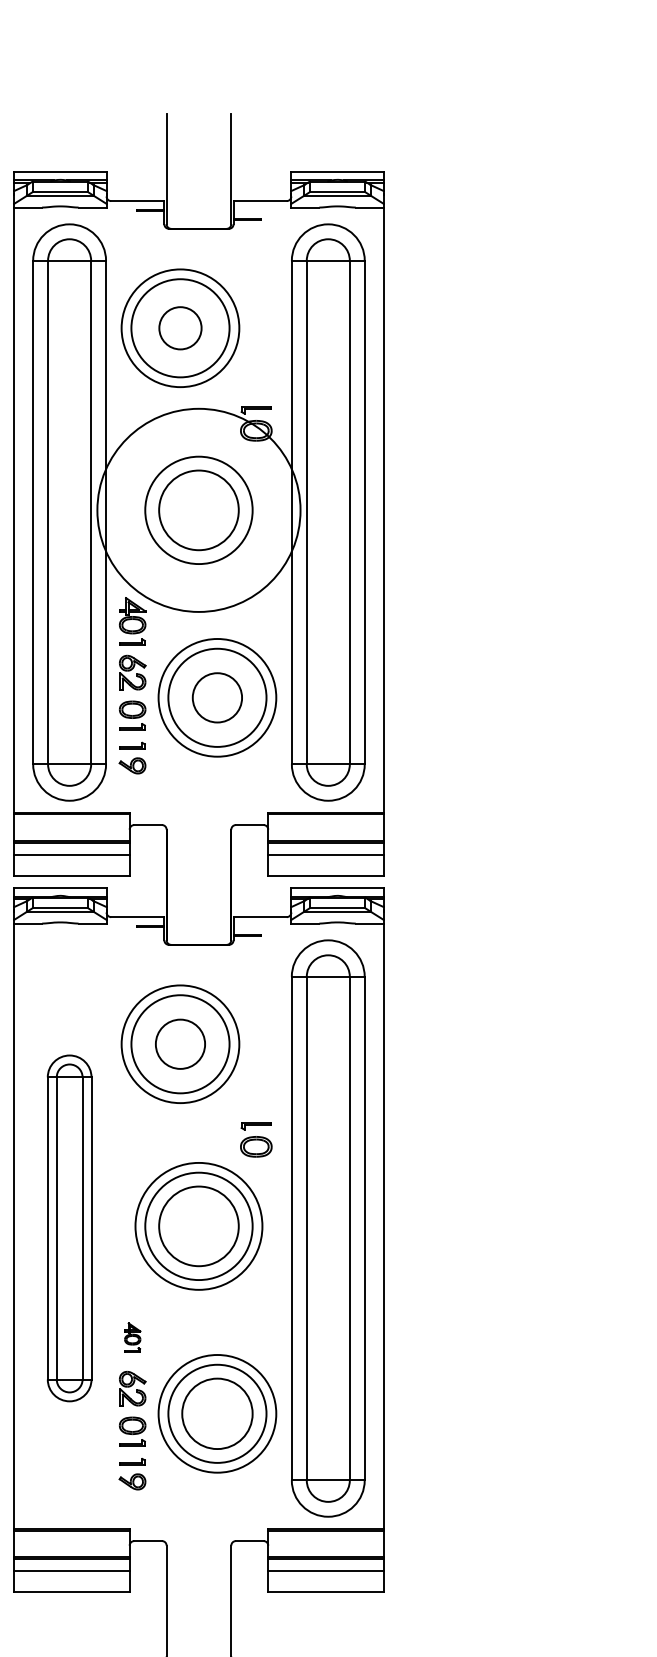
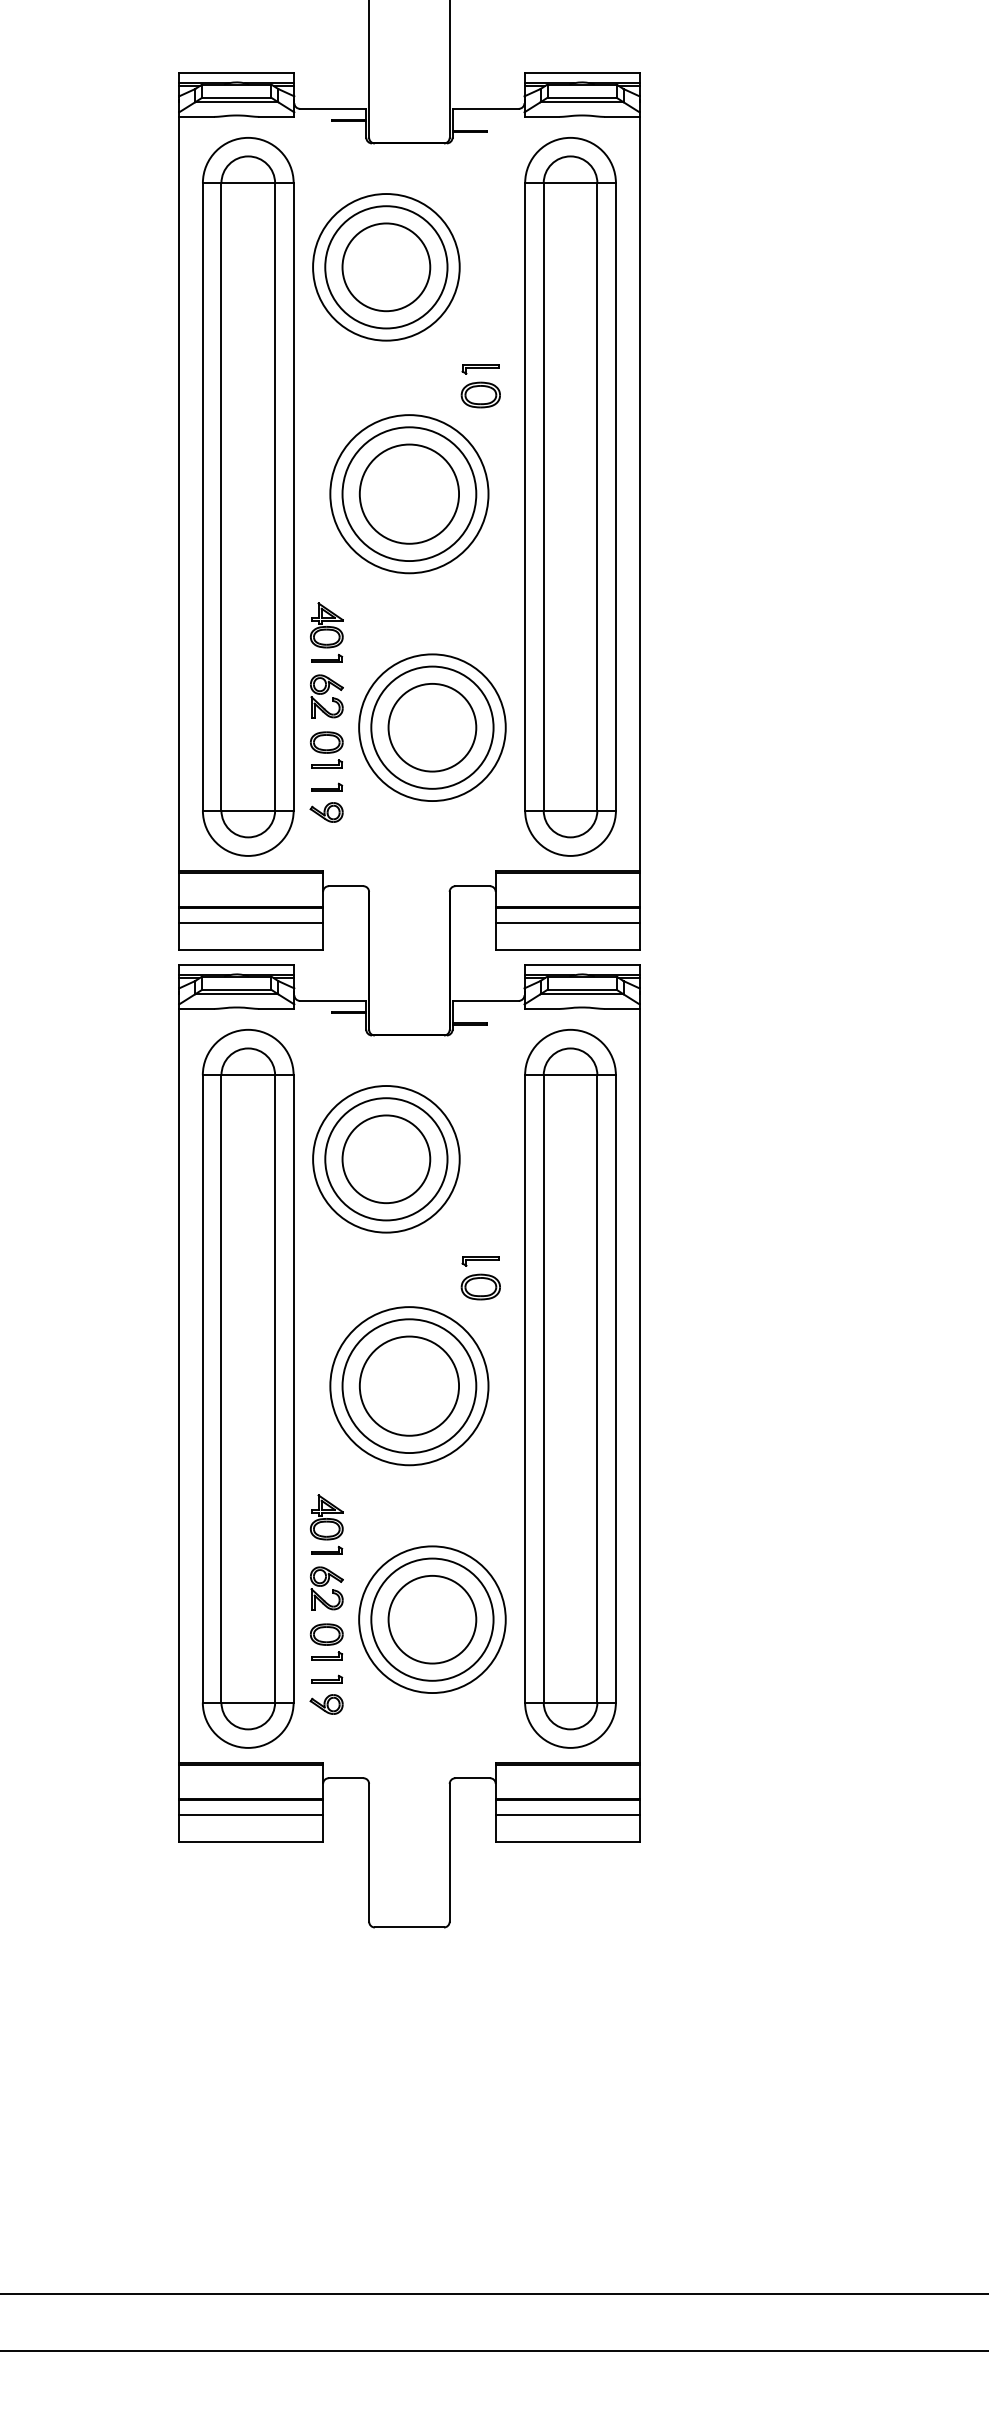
circle: (180, 328) -> (386, 267), size x1.67
circle: (199, 510) -> (409, 494), size x0.62
circle: (217, 697) -> (432, 727), size x1.43
circle: (180, 1044) -> (386, 1159), size x1.43
part: (69, 1228) -> (248, 1388), size x1.67
part: (132, 1337) -> (326, 1524), size x1.67

